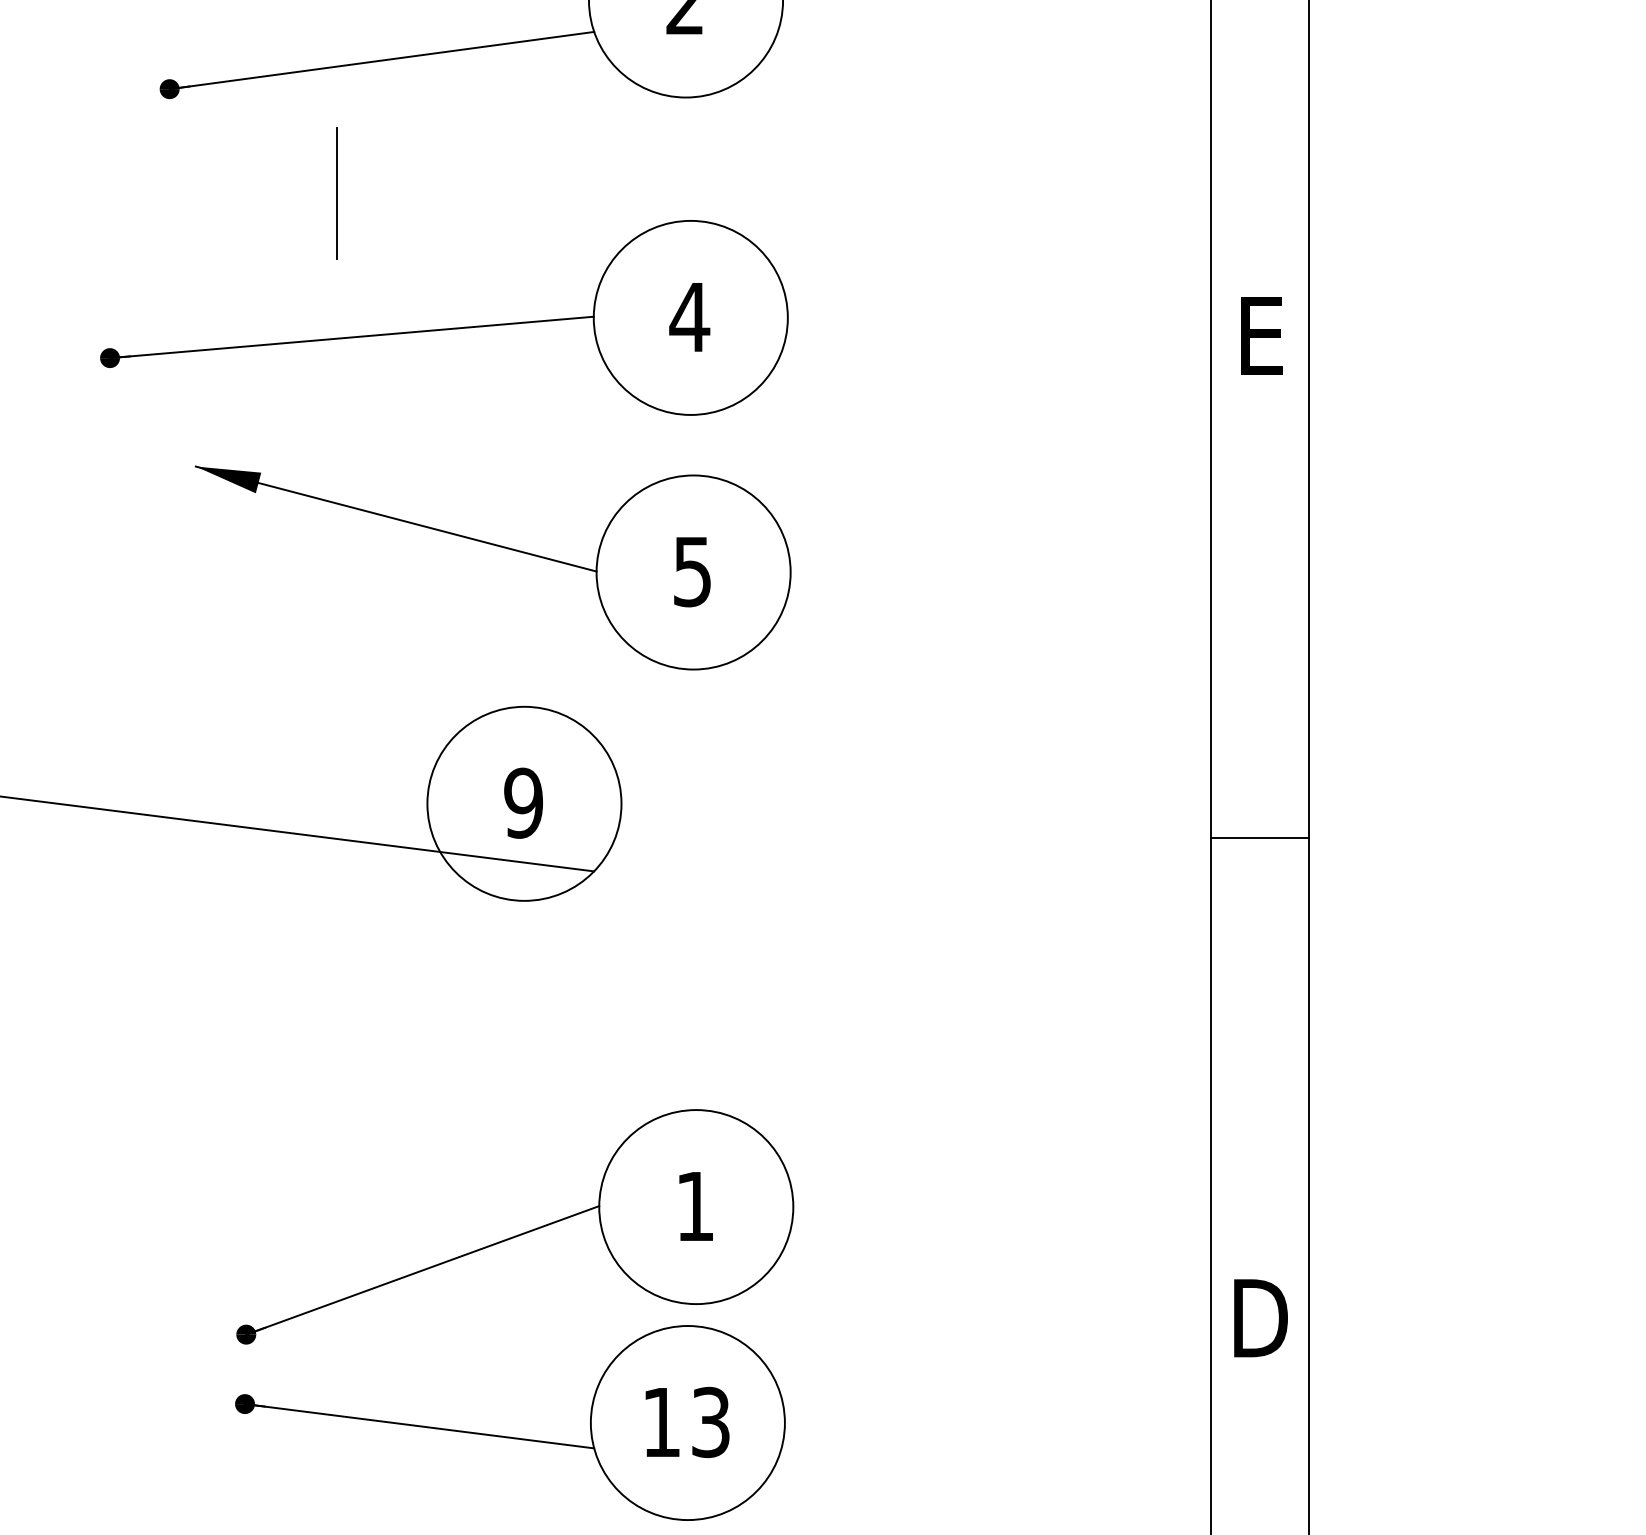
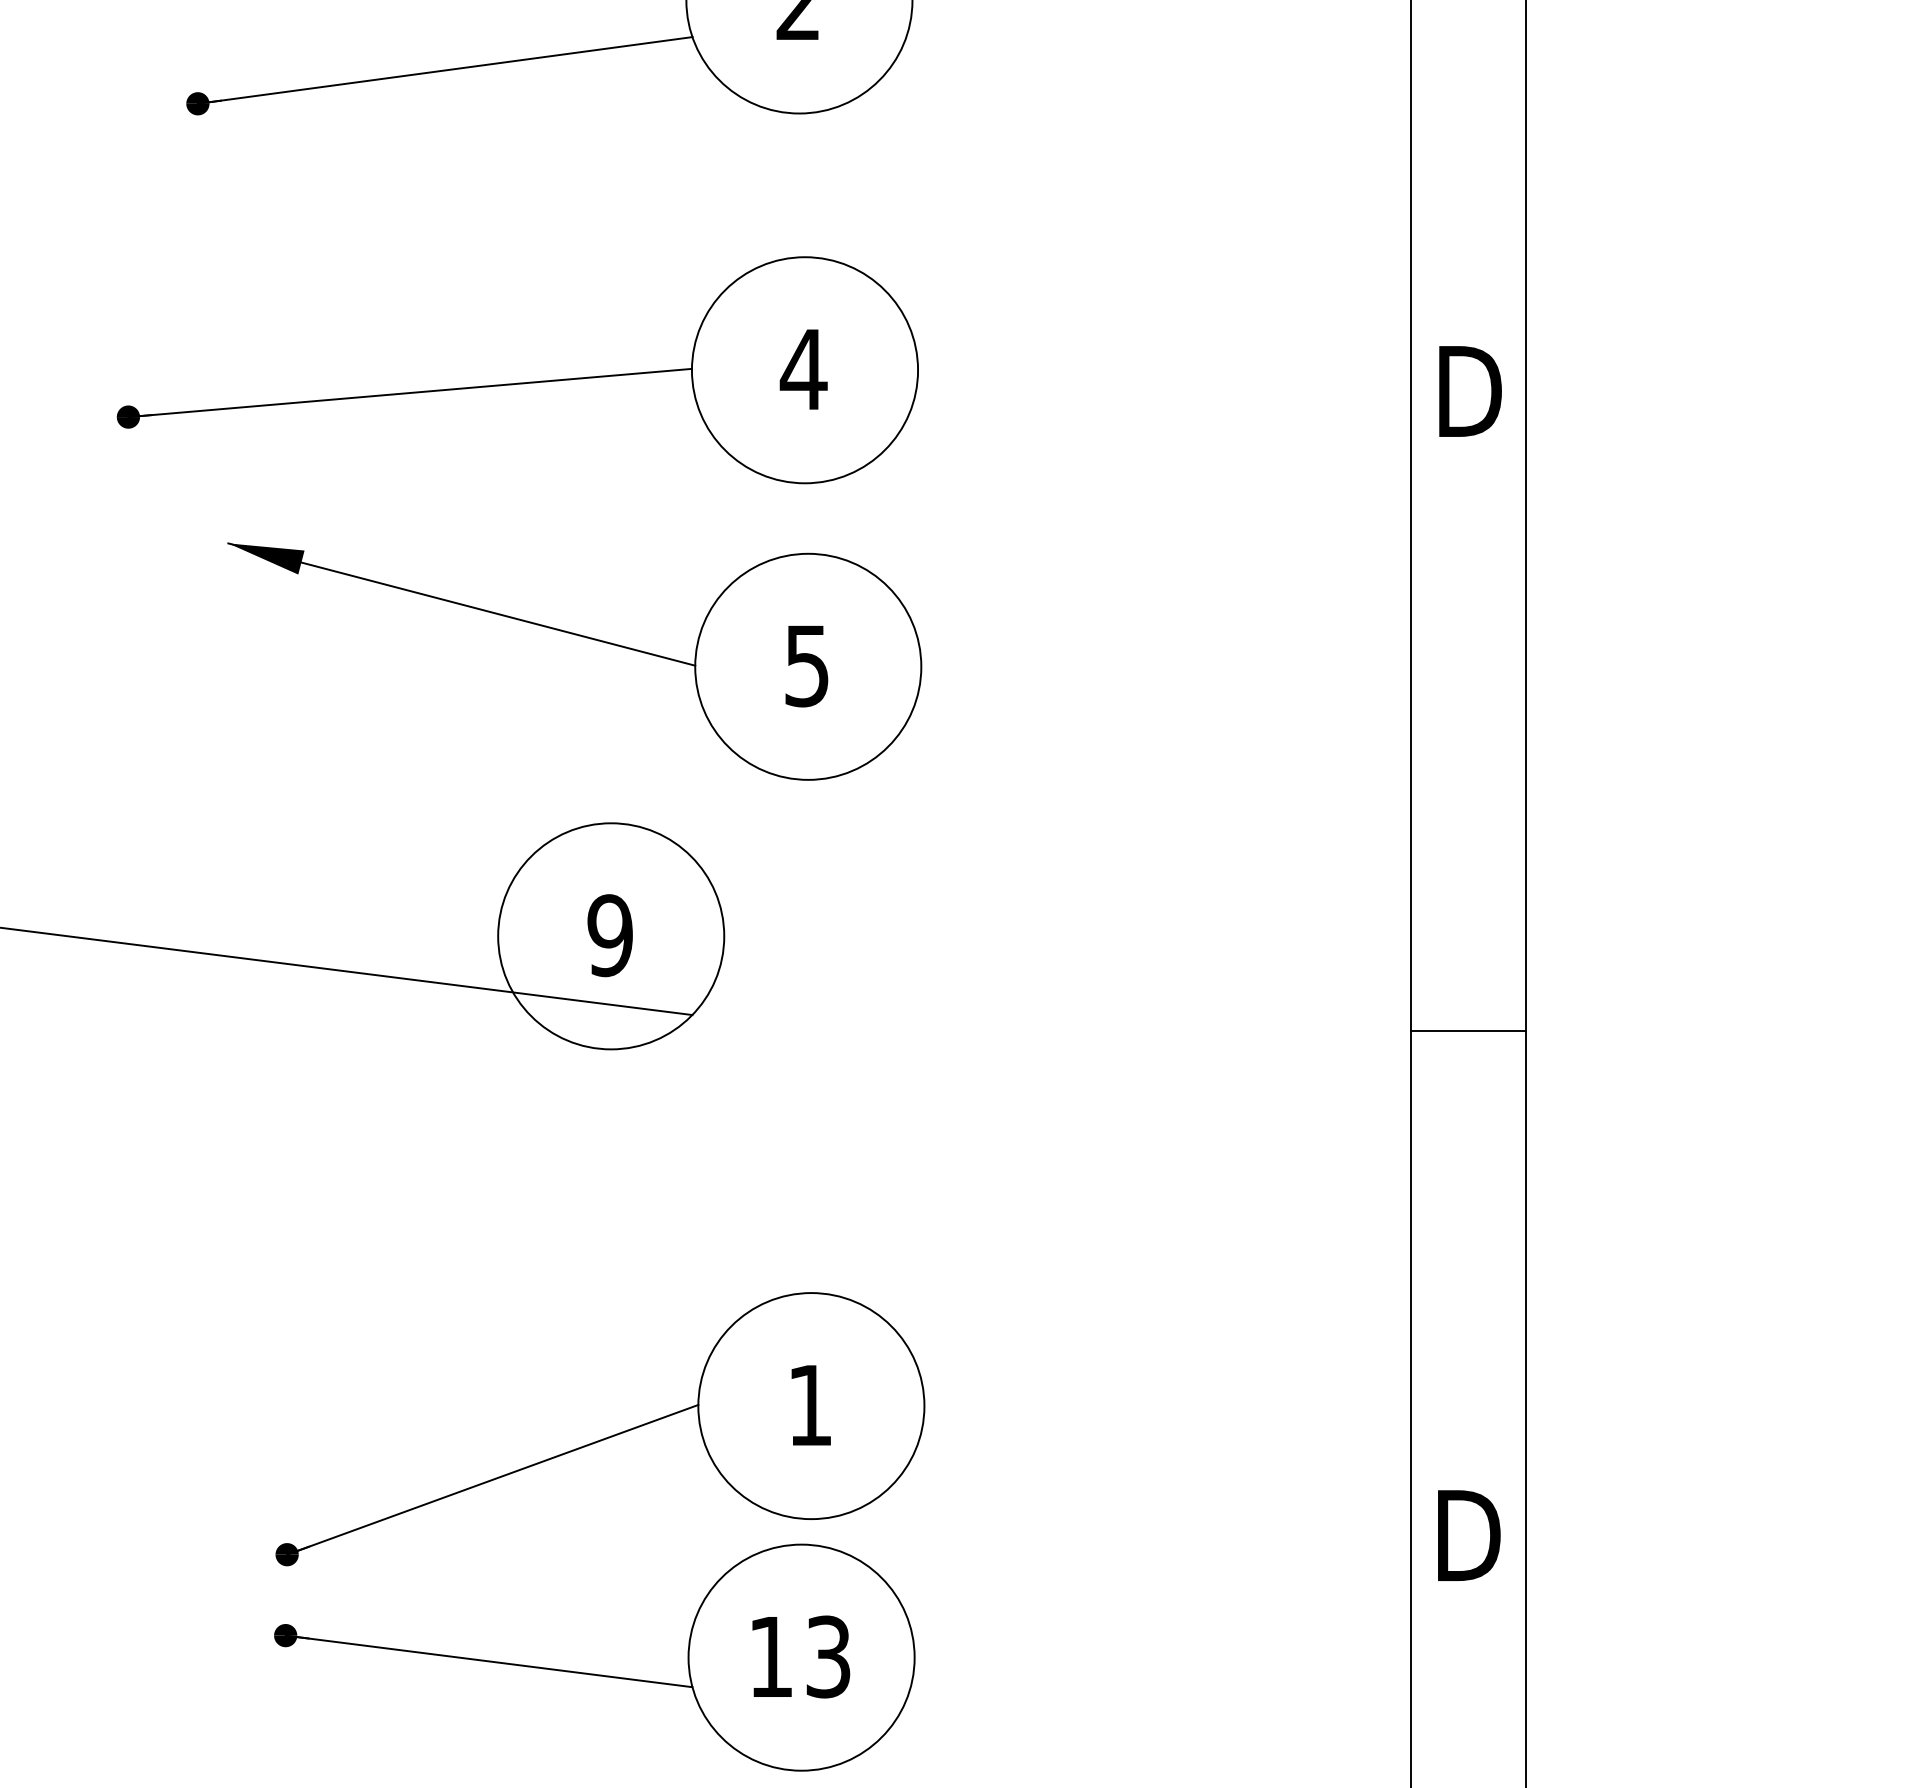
line: (335, 192) -> (391, 224), removed
text: (1262, 336) -> (1470, 391), E -> D
line: (1260, 837) -> (1468, 1030), moved

